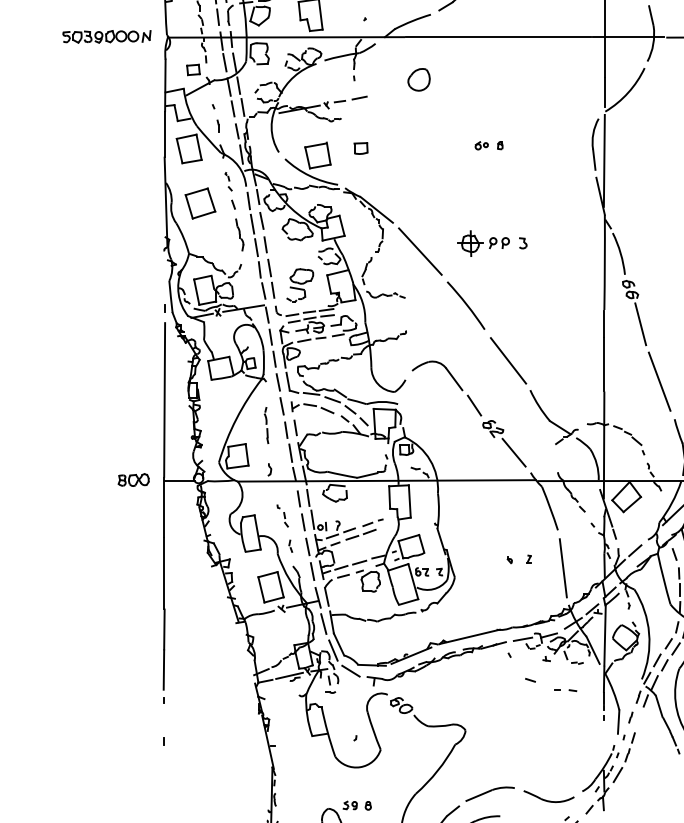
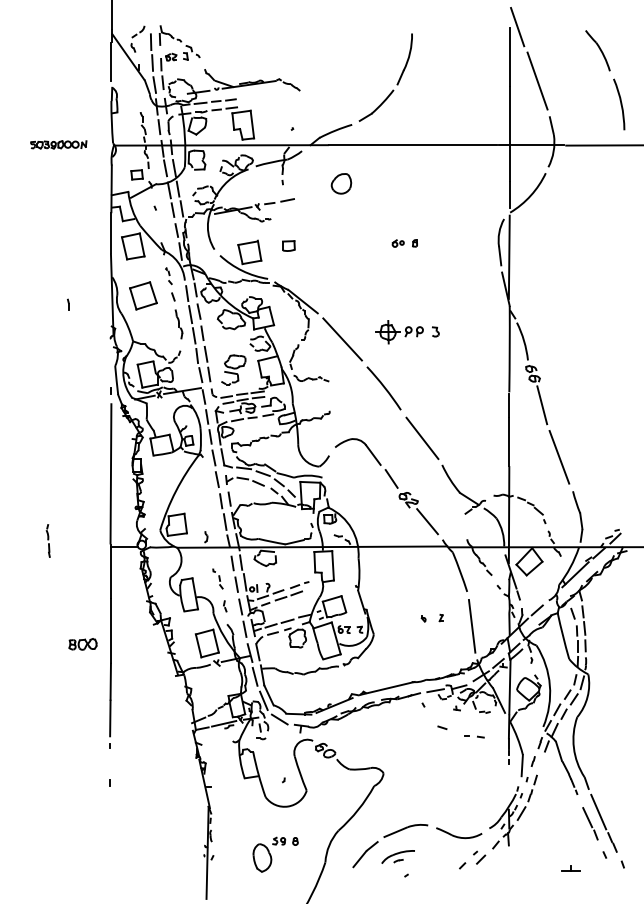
part: (106, 36) -> (58, 144), size x0.7
line: (218, 125) -> (68, 304), moved
part: (265, 424) -> (47, 540), moved
part: (133, 480) -> (82, 644), moved

